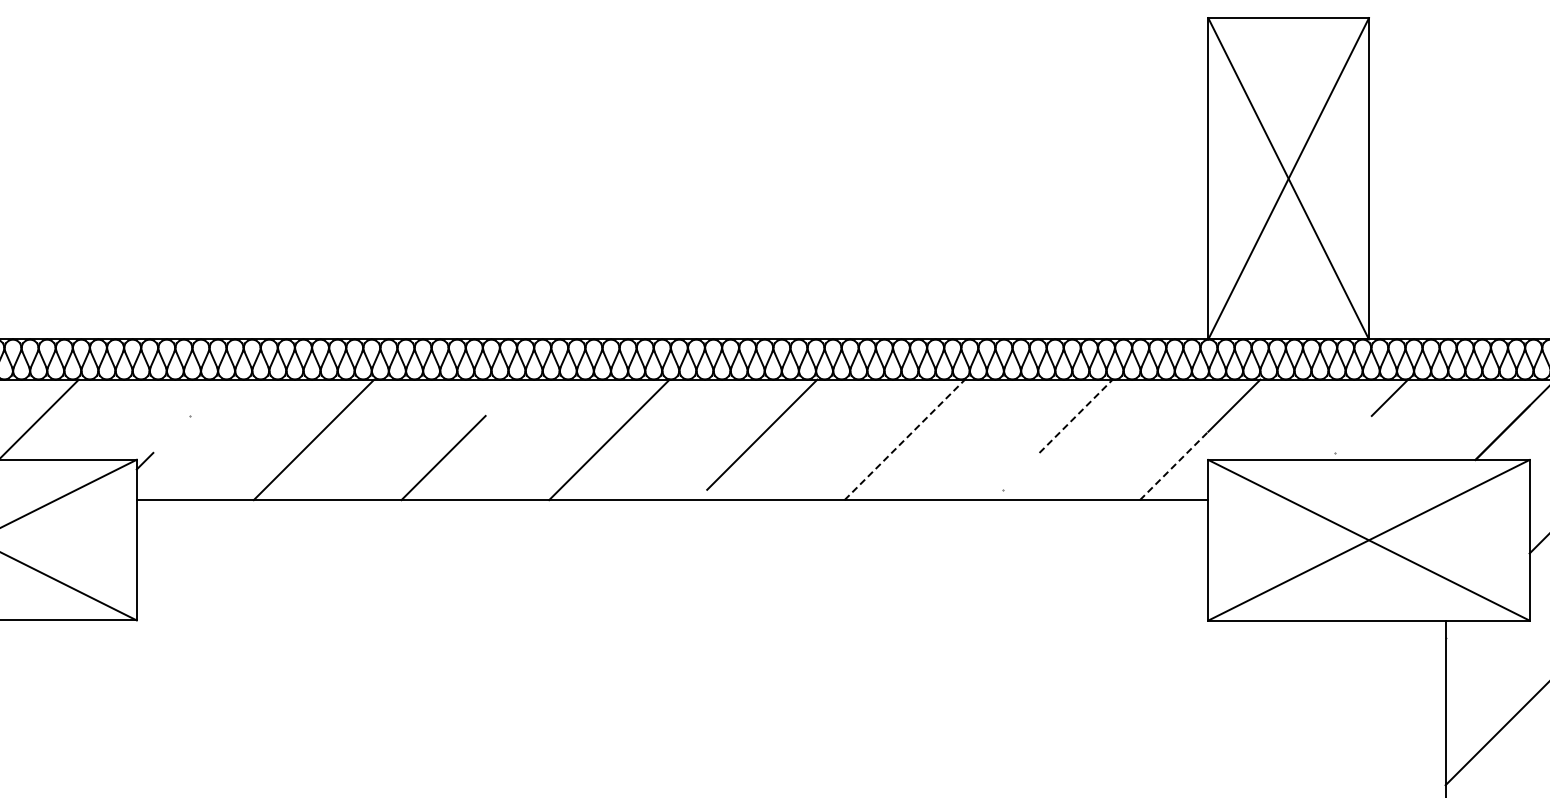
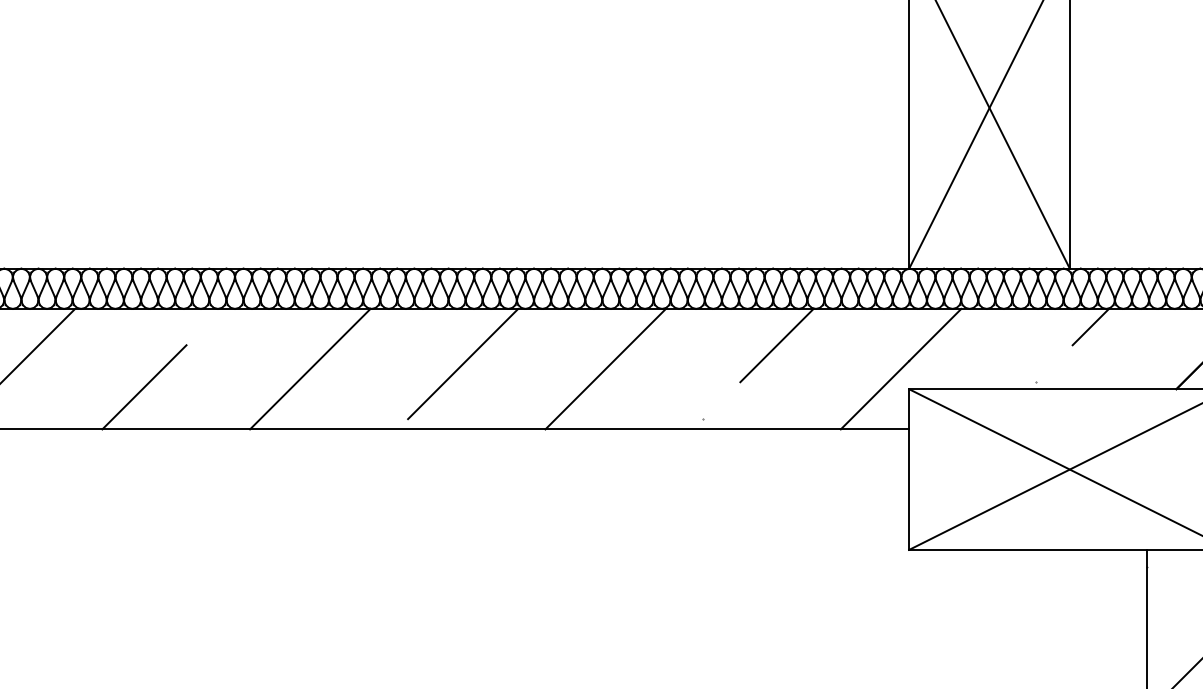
line: (1076, 416) -> (777, 345), dashed -> solid
line: (905, 439) -> (606, 368), dashed -> solid
line: (1174, 465) -> (875, 394), dashed -> solid

